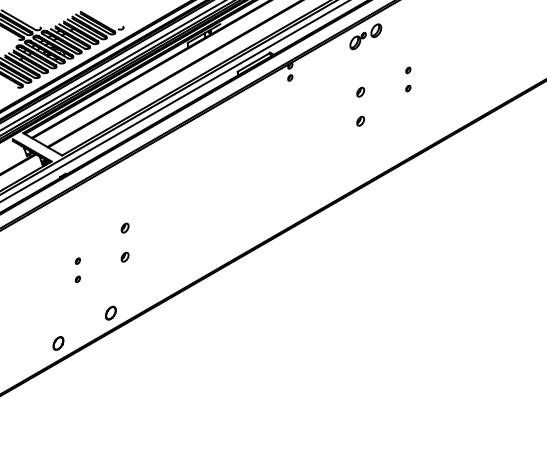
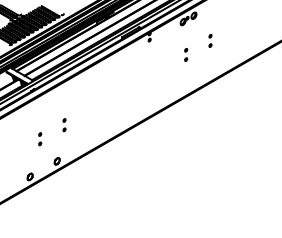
part: (361, 105) -> (186, 54), size x0.62
part: (125, 243) -> (64, 125), size x0.62

